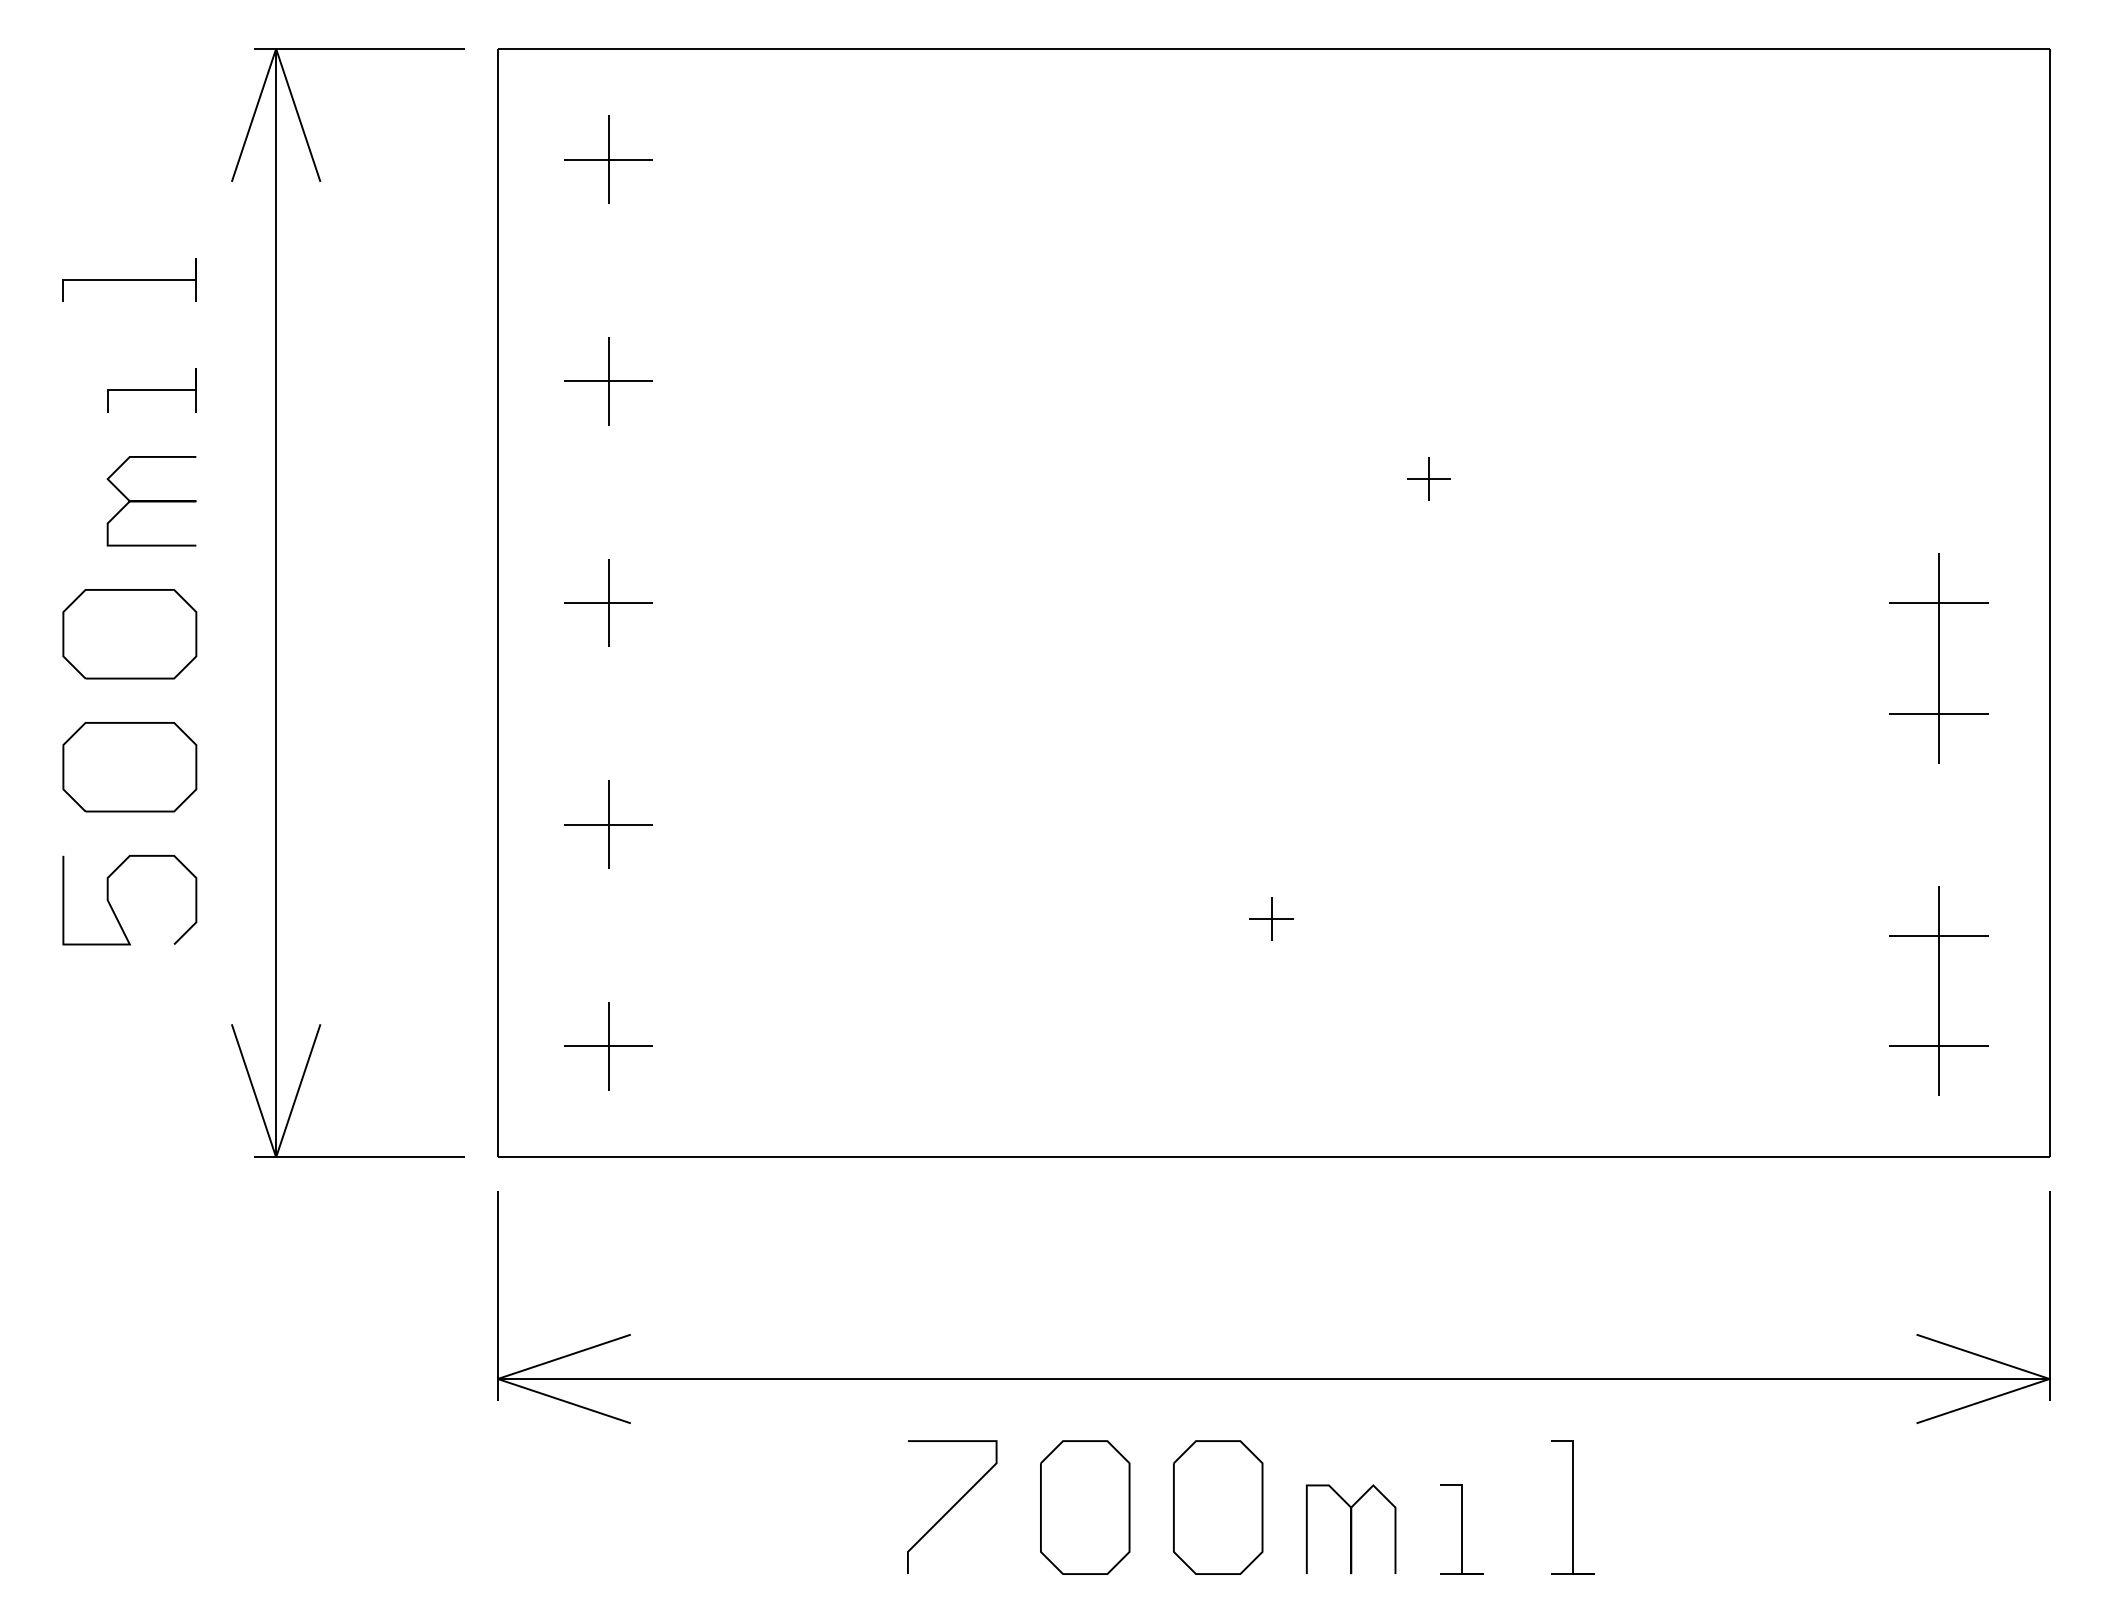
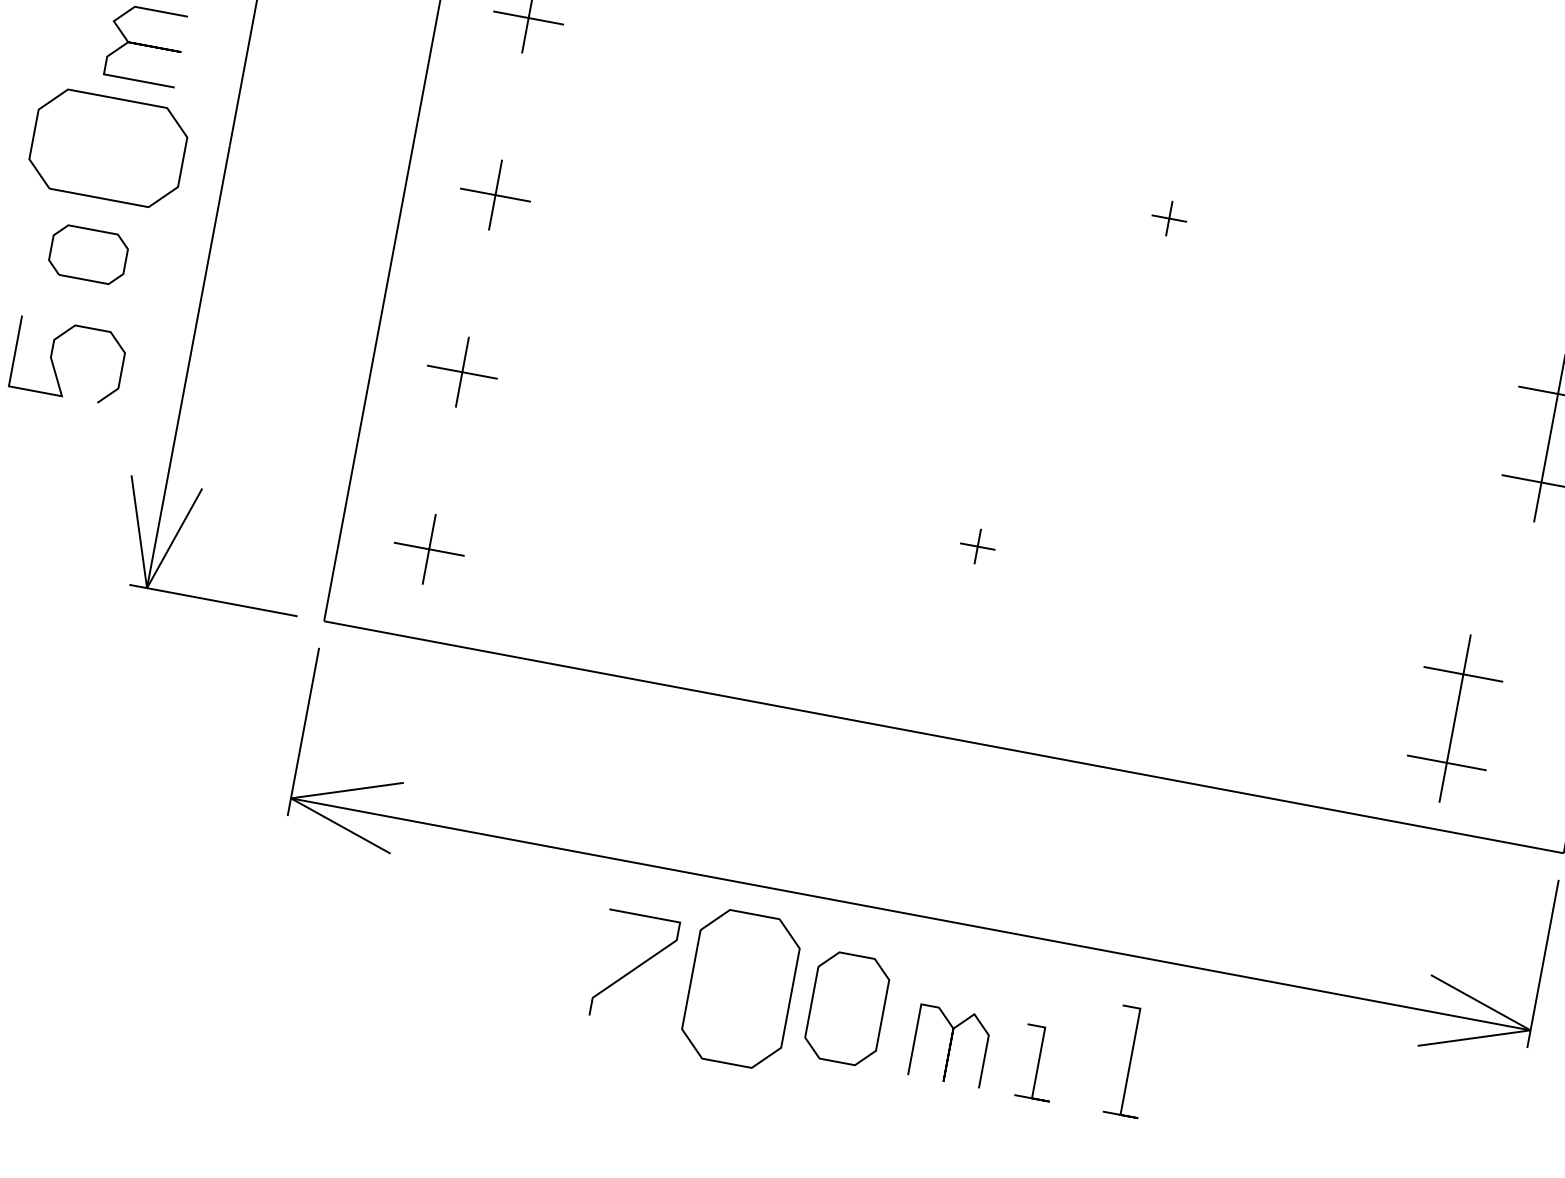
part: (129, 634) -> (108, 148), size x1.4
part: (129, 767) -> (88, 254), size x0.7
part: (1938, 990) -> (1454, 718), moved
part: (1085, 1507) -> (741, 988), size x1.4

